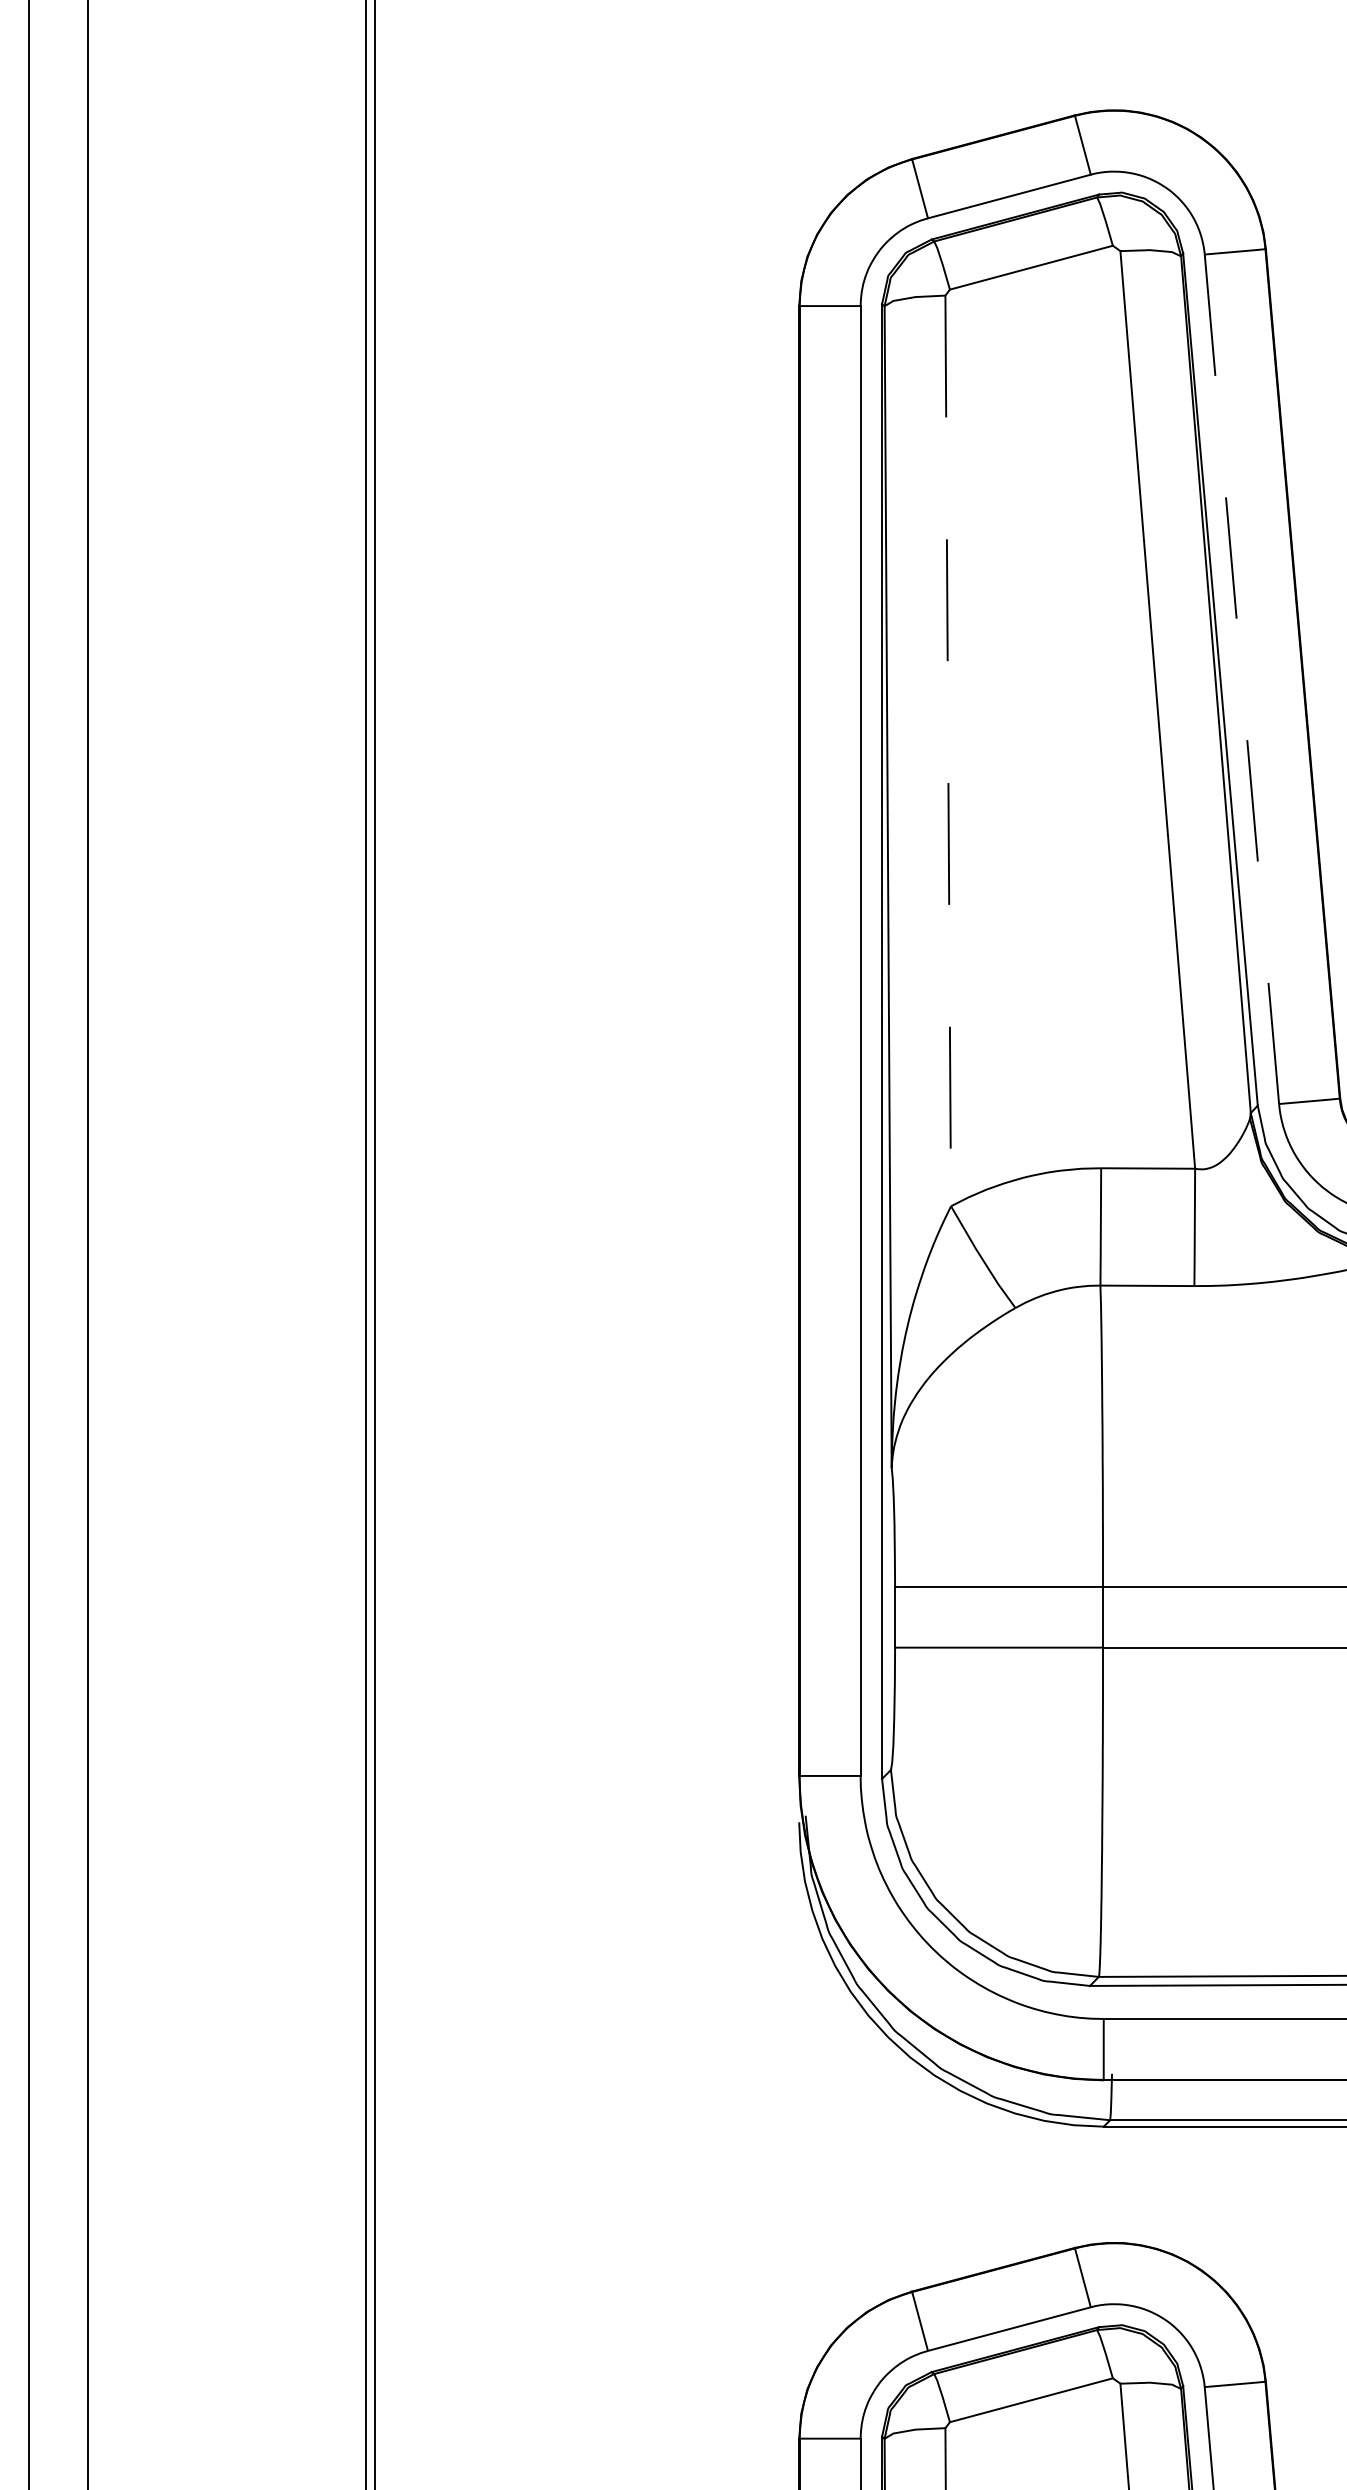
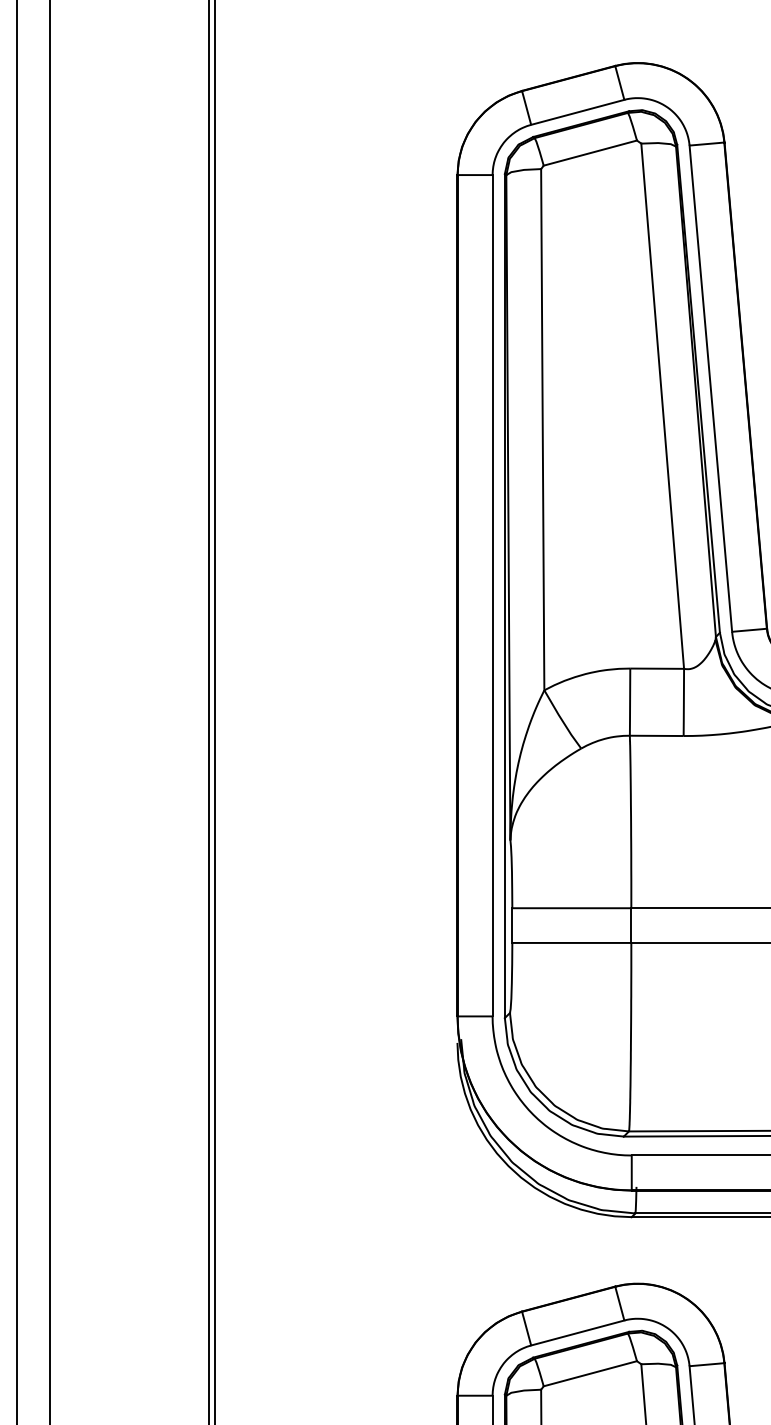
line: (1241, 680) -> (710, 389), dashed -> solid
line: (947, 750) -> (542, 429), dashed -> solid

